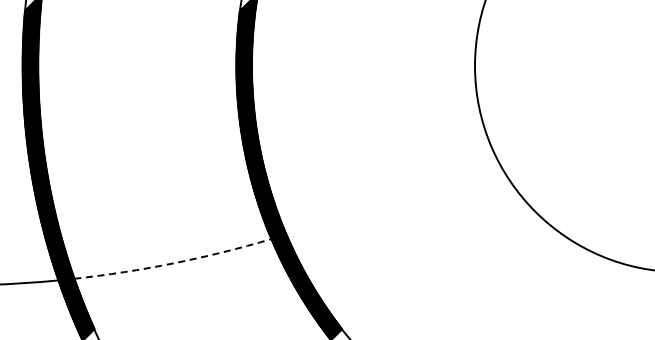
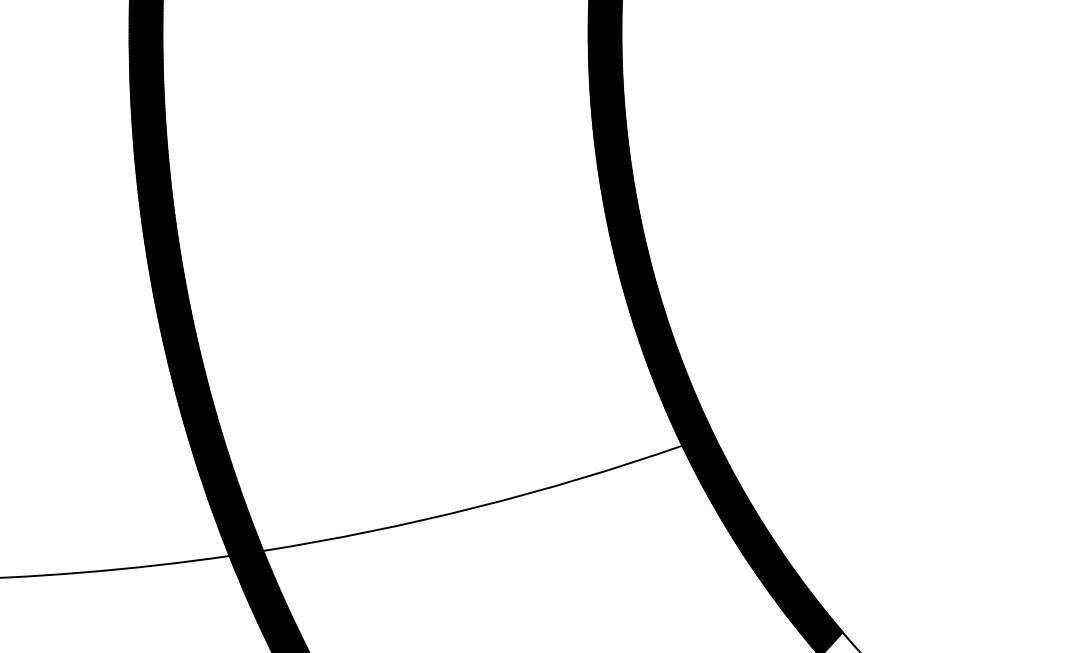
arc: (173, 263) -> (474, 508), dashed -> solid

